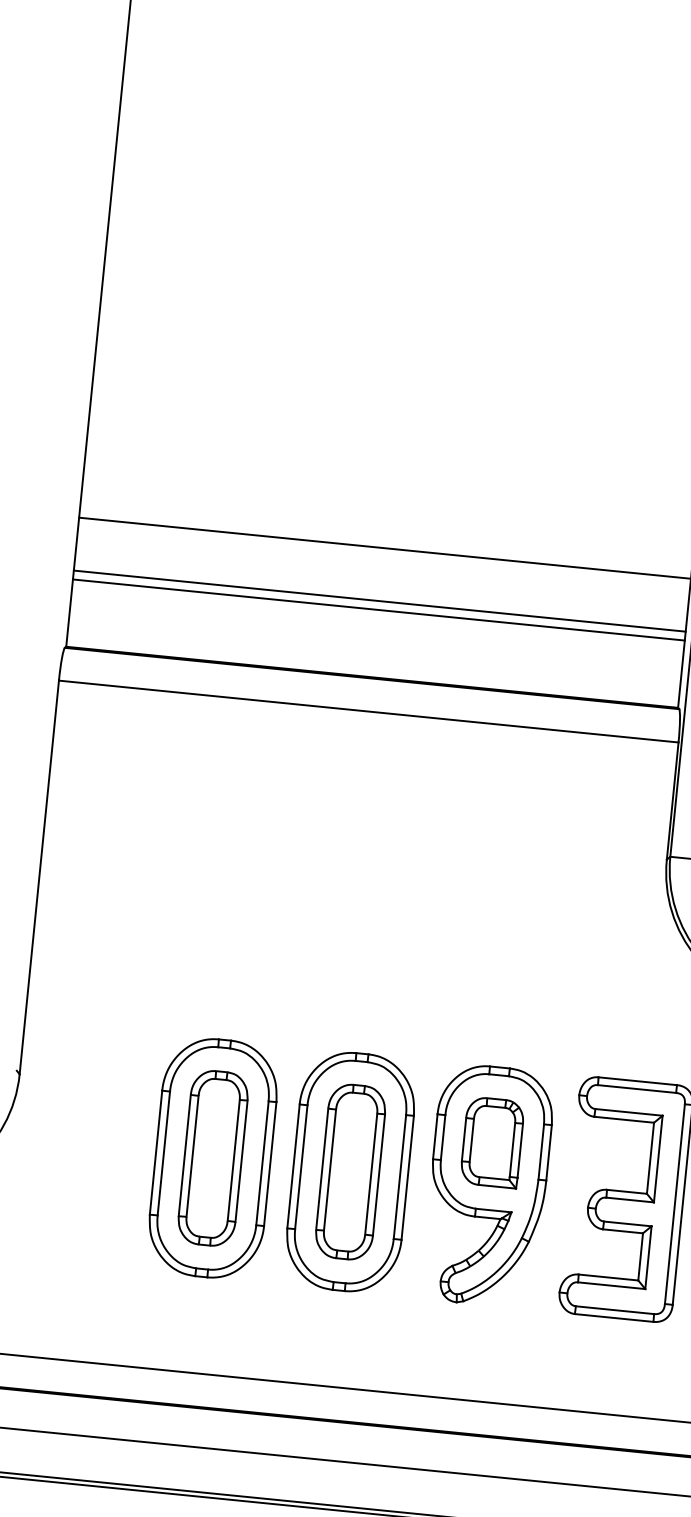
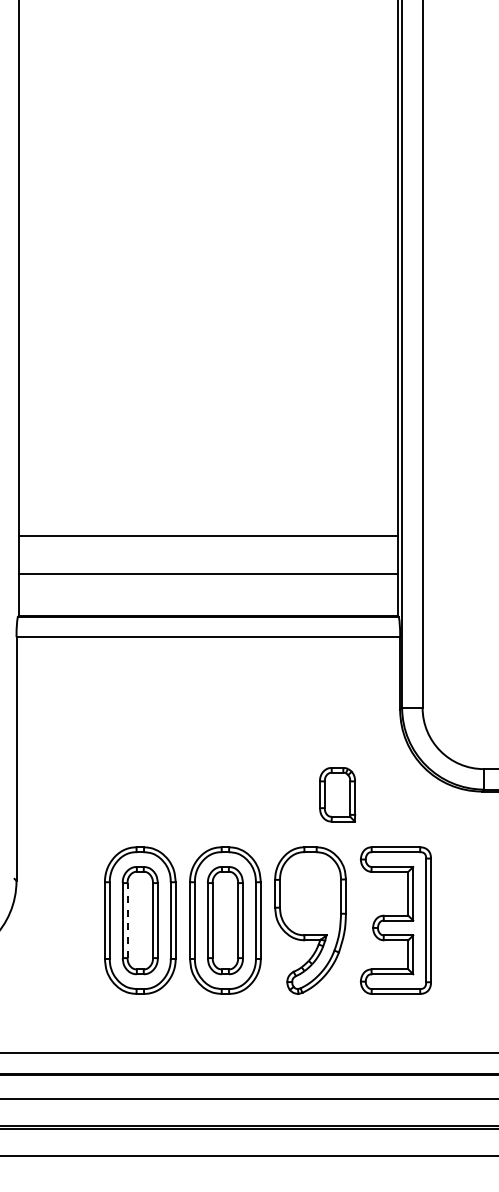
line: (378, 600) -> (207, 568), removed
part: (492, 1142) -> (337, 794), moved
line: (192, 1156) -> (127, 920), solid -> dashed

